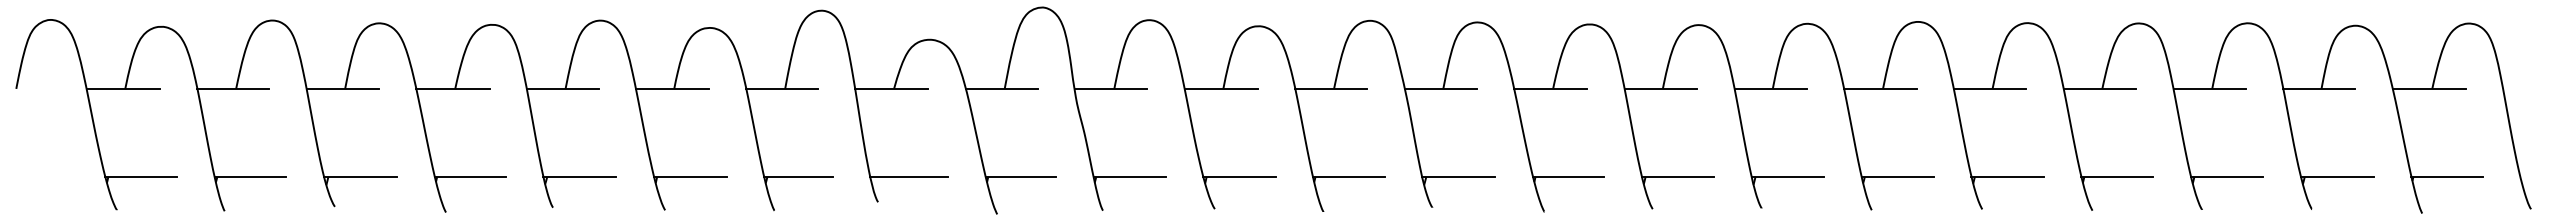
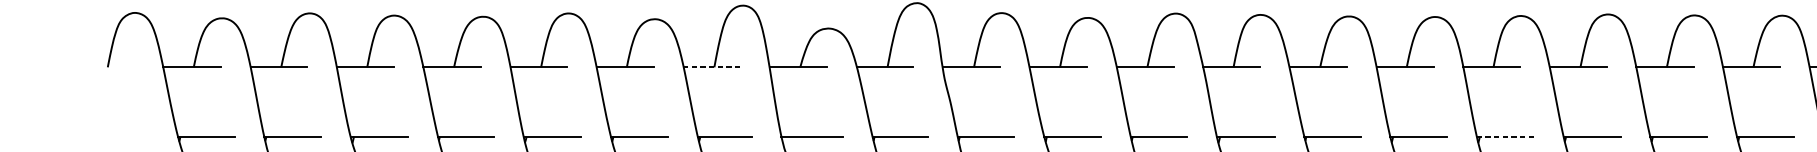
line: (782, 88) -> (712, 67), solid -> dashed
line: (1787, 176) -> (1505, 136), solid -> dashed

